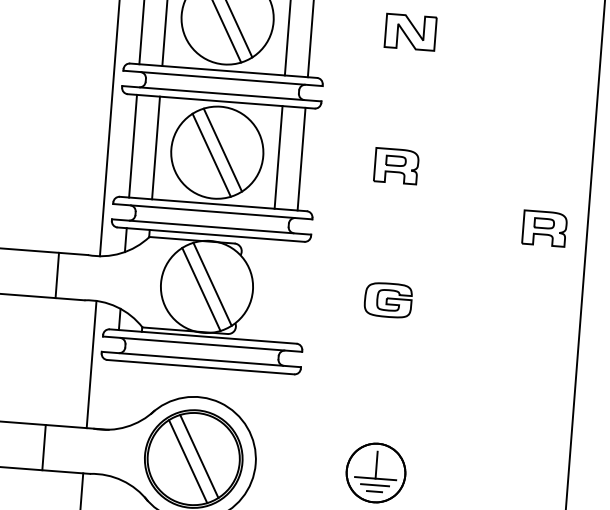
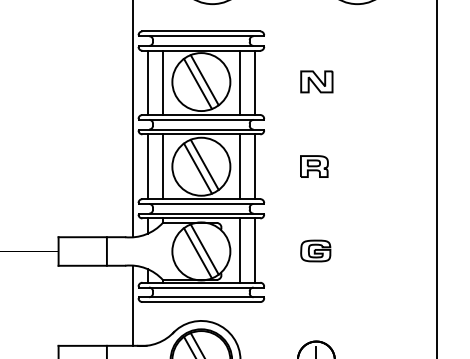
part: (544, 228) -> (410, 198), removed
line: (269, 290) -> (240, 250), added
line: (291, 291) -> (254, 250), added

